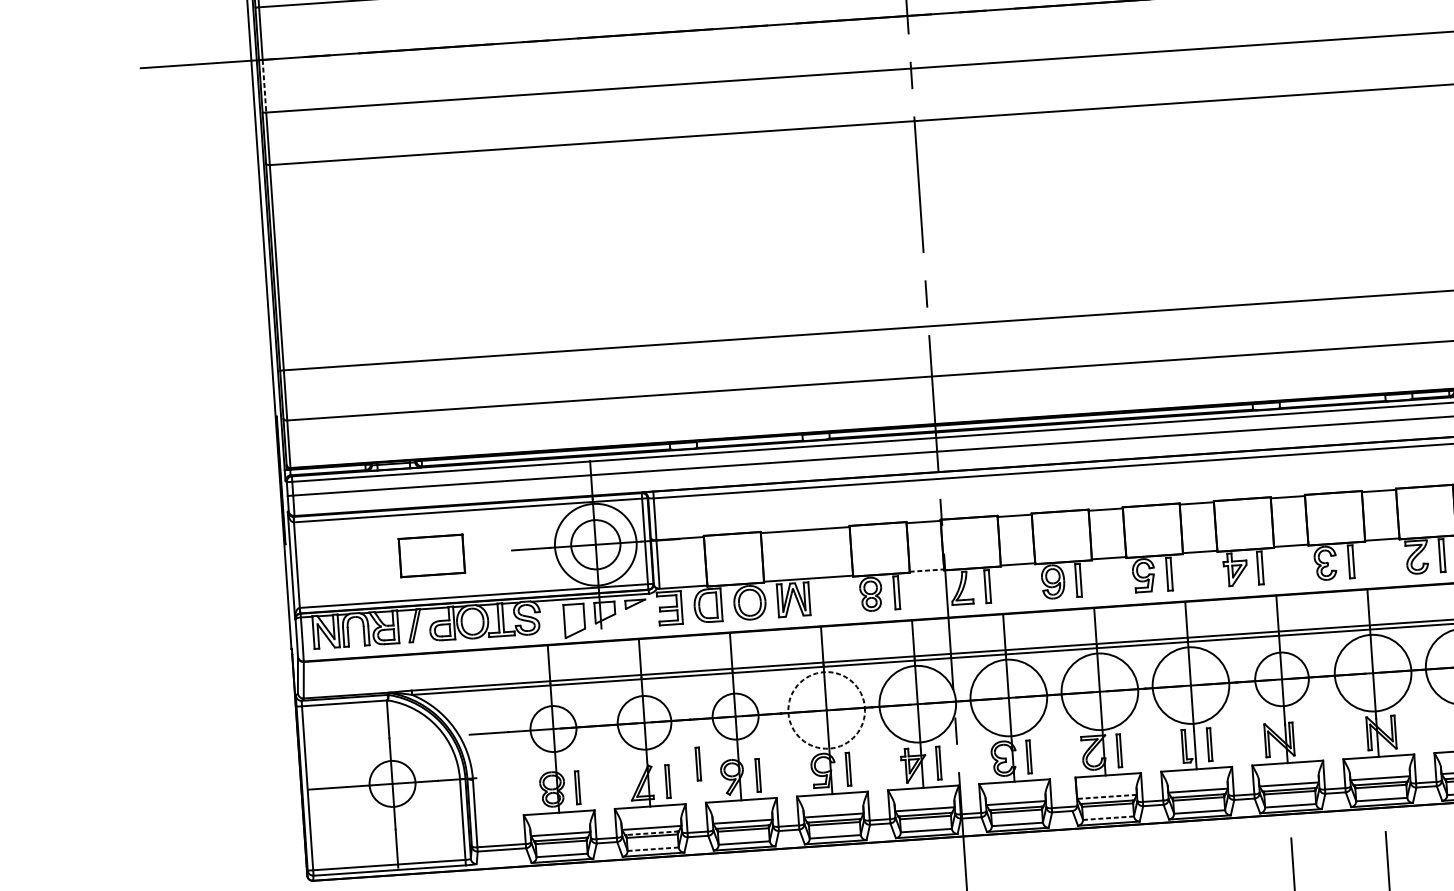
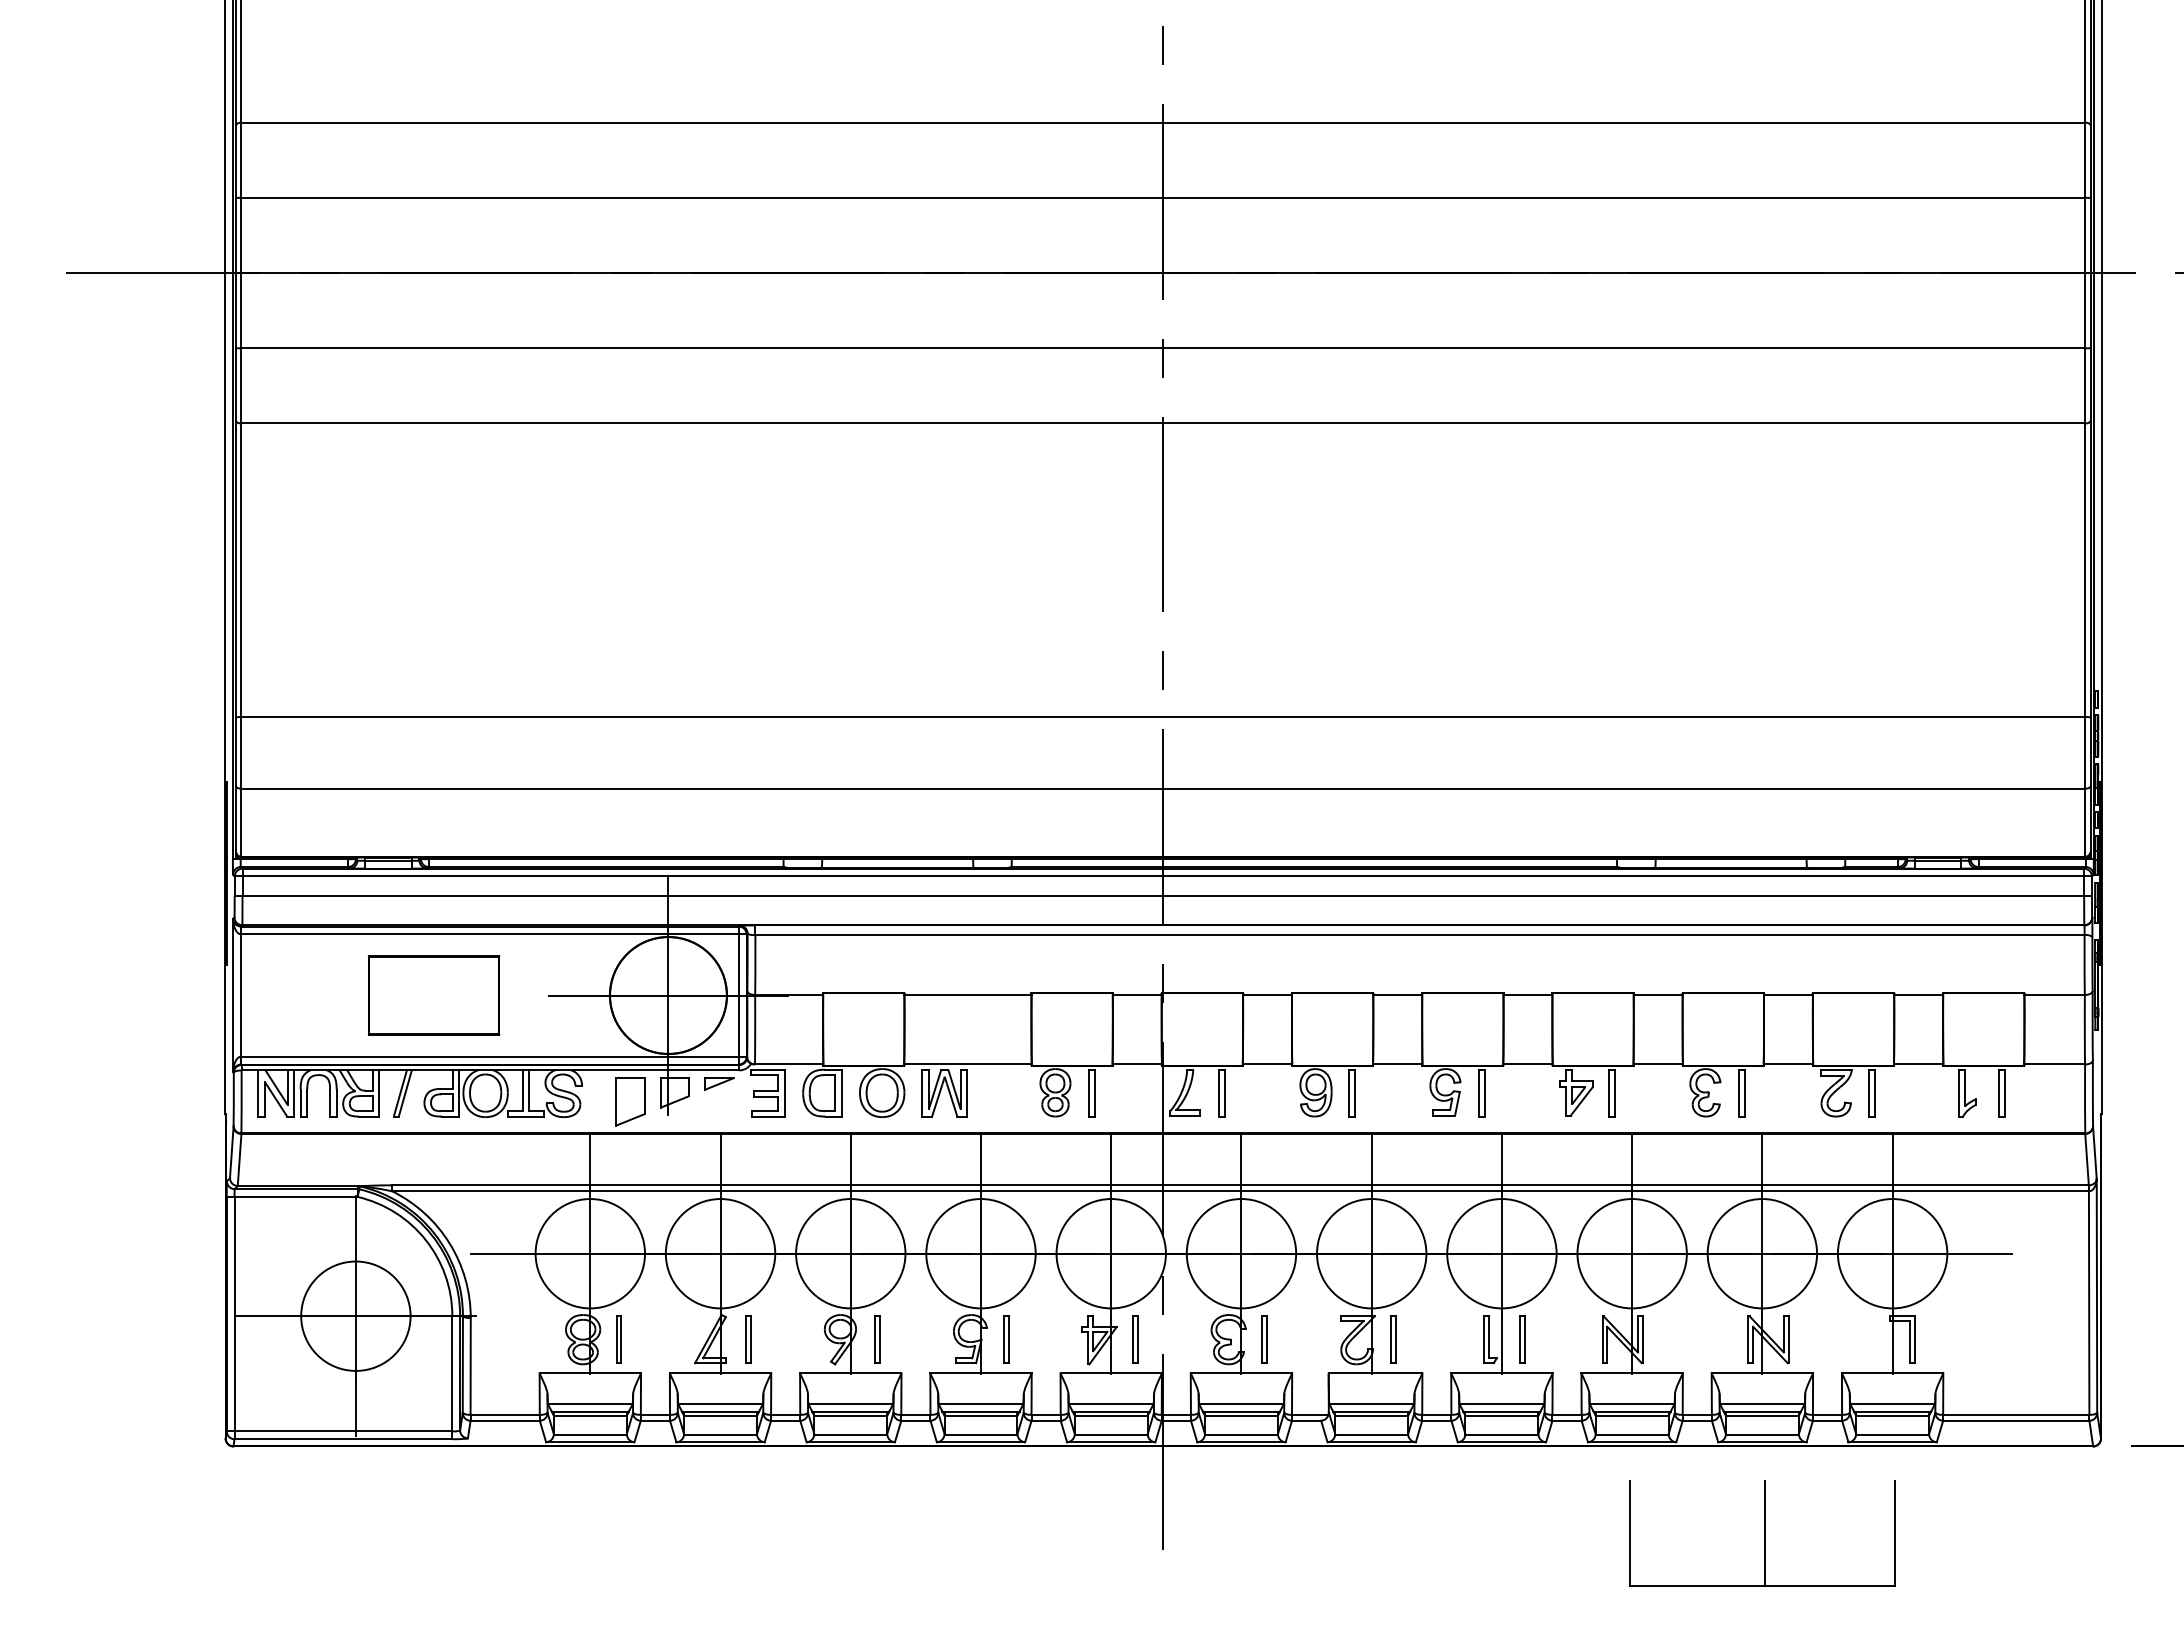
line: (264, 86) -> (241, 310), dashed -> solid
circle: (595, 544) -> (668, 995), size x1.67
part: (431, 555) -> (433, 995), size x1.43
line: (927, 570) -> (1137, 1064), dashed -> solid
circle: (1281, 679) -> (1631, 1253), size x1.43
circle: (826, 710) -> (980, 1253), dashed -> solid
circle: (735, 716) -> (850, 1253), size x1.67
circle: (644, 722) -> (720, 1253), size x1.43
circle: (553, 728) -> (590, 1253), size x1.67
part: (698, 763) -> (793, 1317), removed
circle: (392, 783) -> (355, 1315), size x1.67
line: (1106, 797) -> (1371, 1404), dashed -> solid
line: (1109, 818) -> (1372, 1434), dashed -> solid
line: (652, 833) -> (720, 1411), dashed -> solid
line: (653, 849) -> (721, 1434), dashed -> solid

